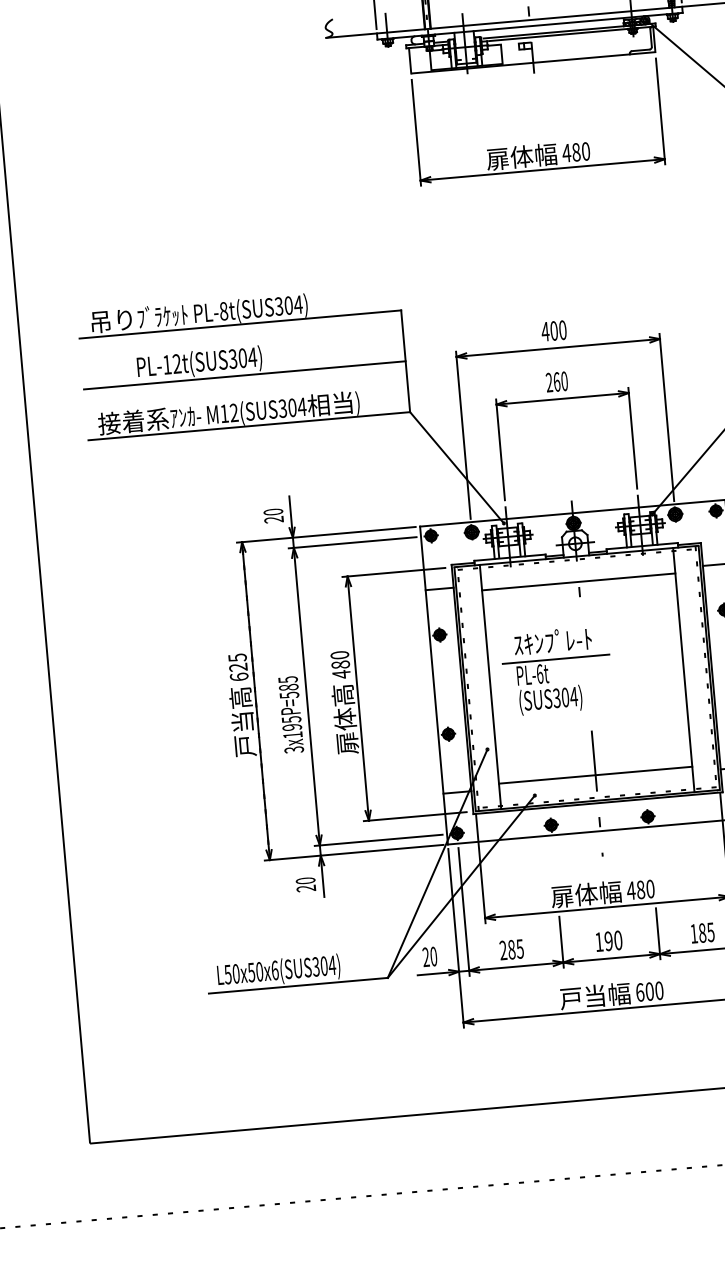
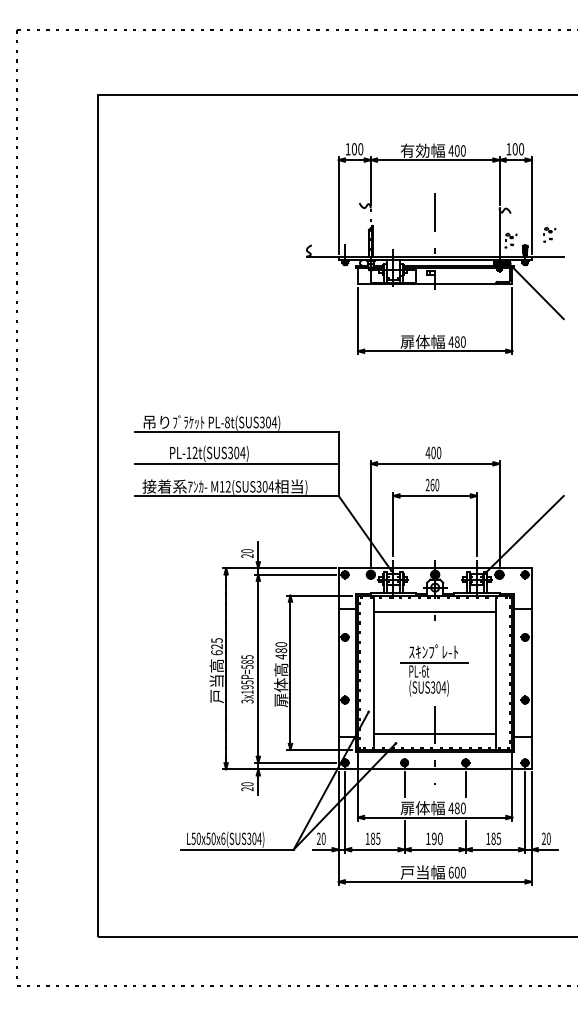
part: (556, 671) -> (434, 670), moved
line: (650, 851) -> (465, 784), added
line: (554, 859) -> (404, 784), added
text: (503, 949) -> (367, 838), 285 -> 185

